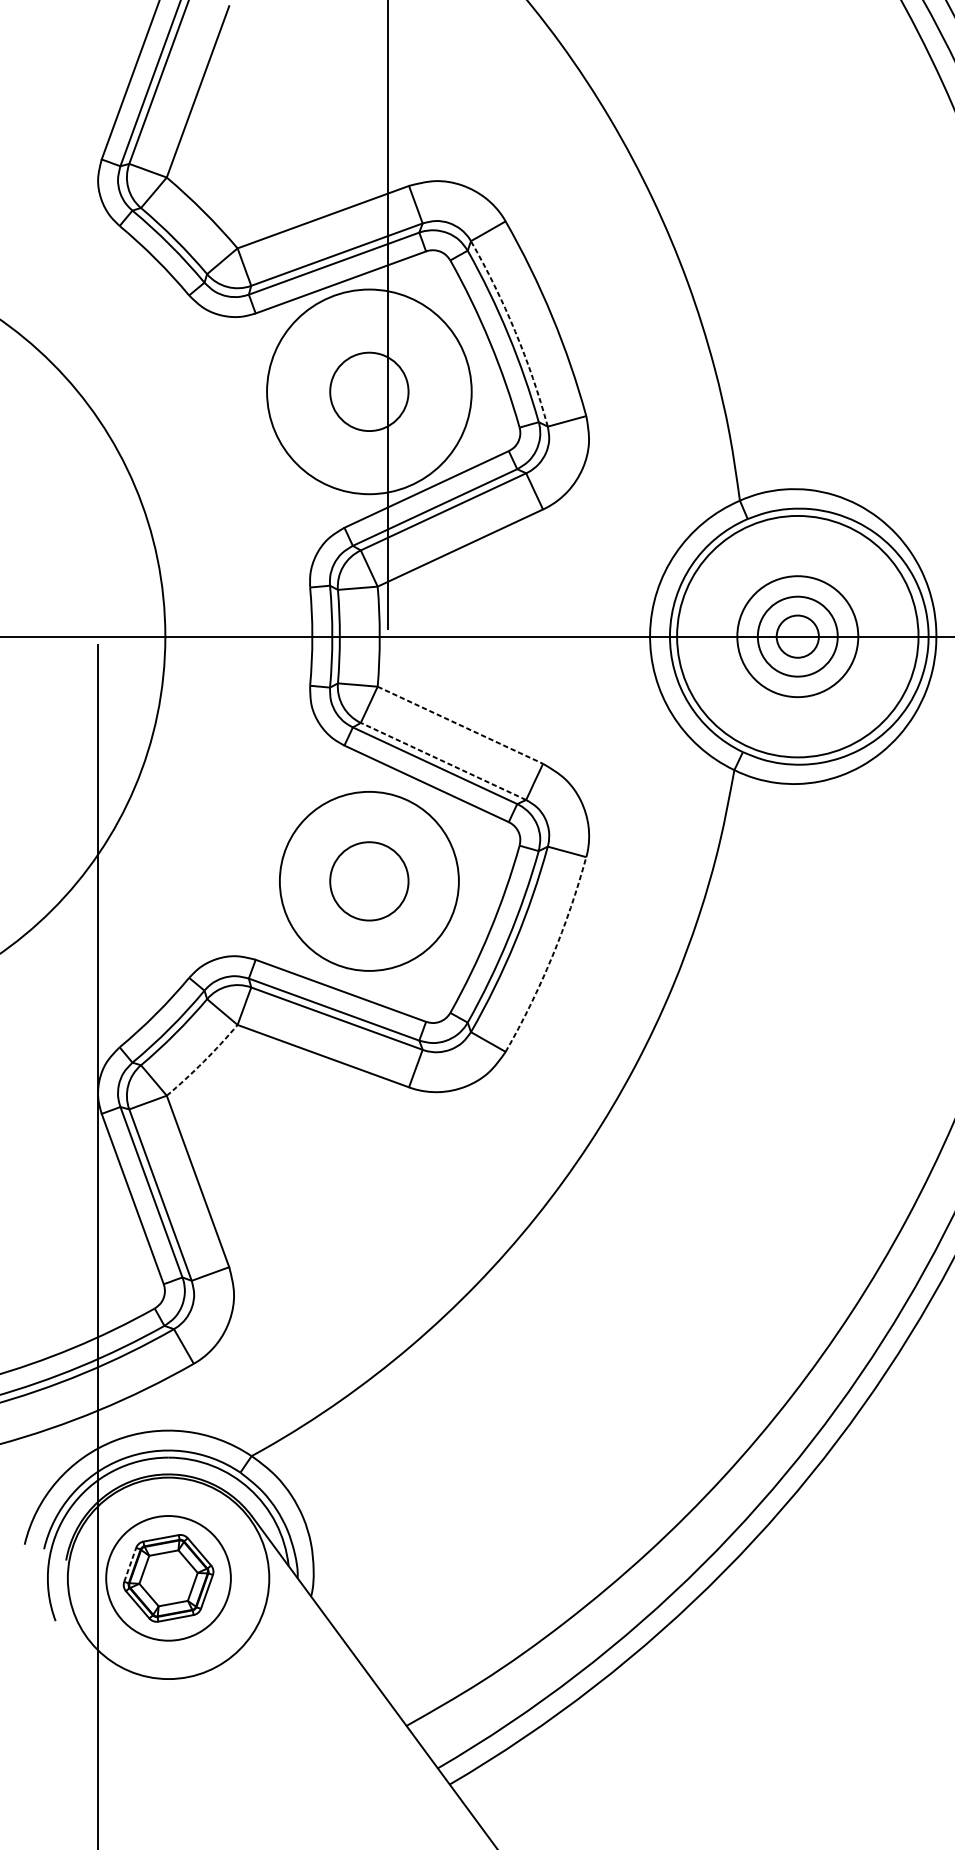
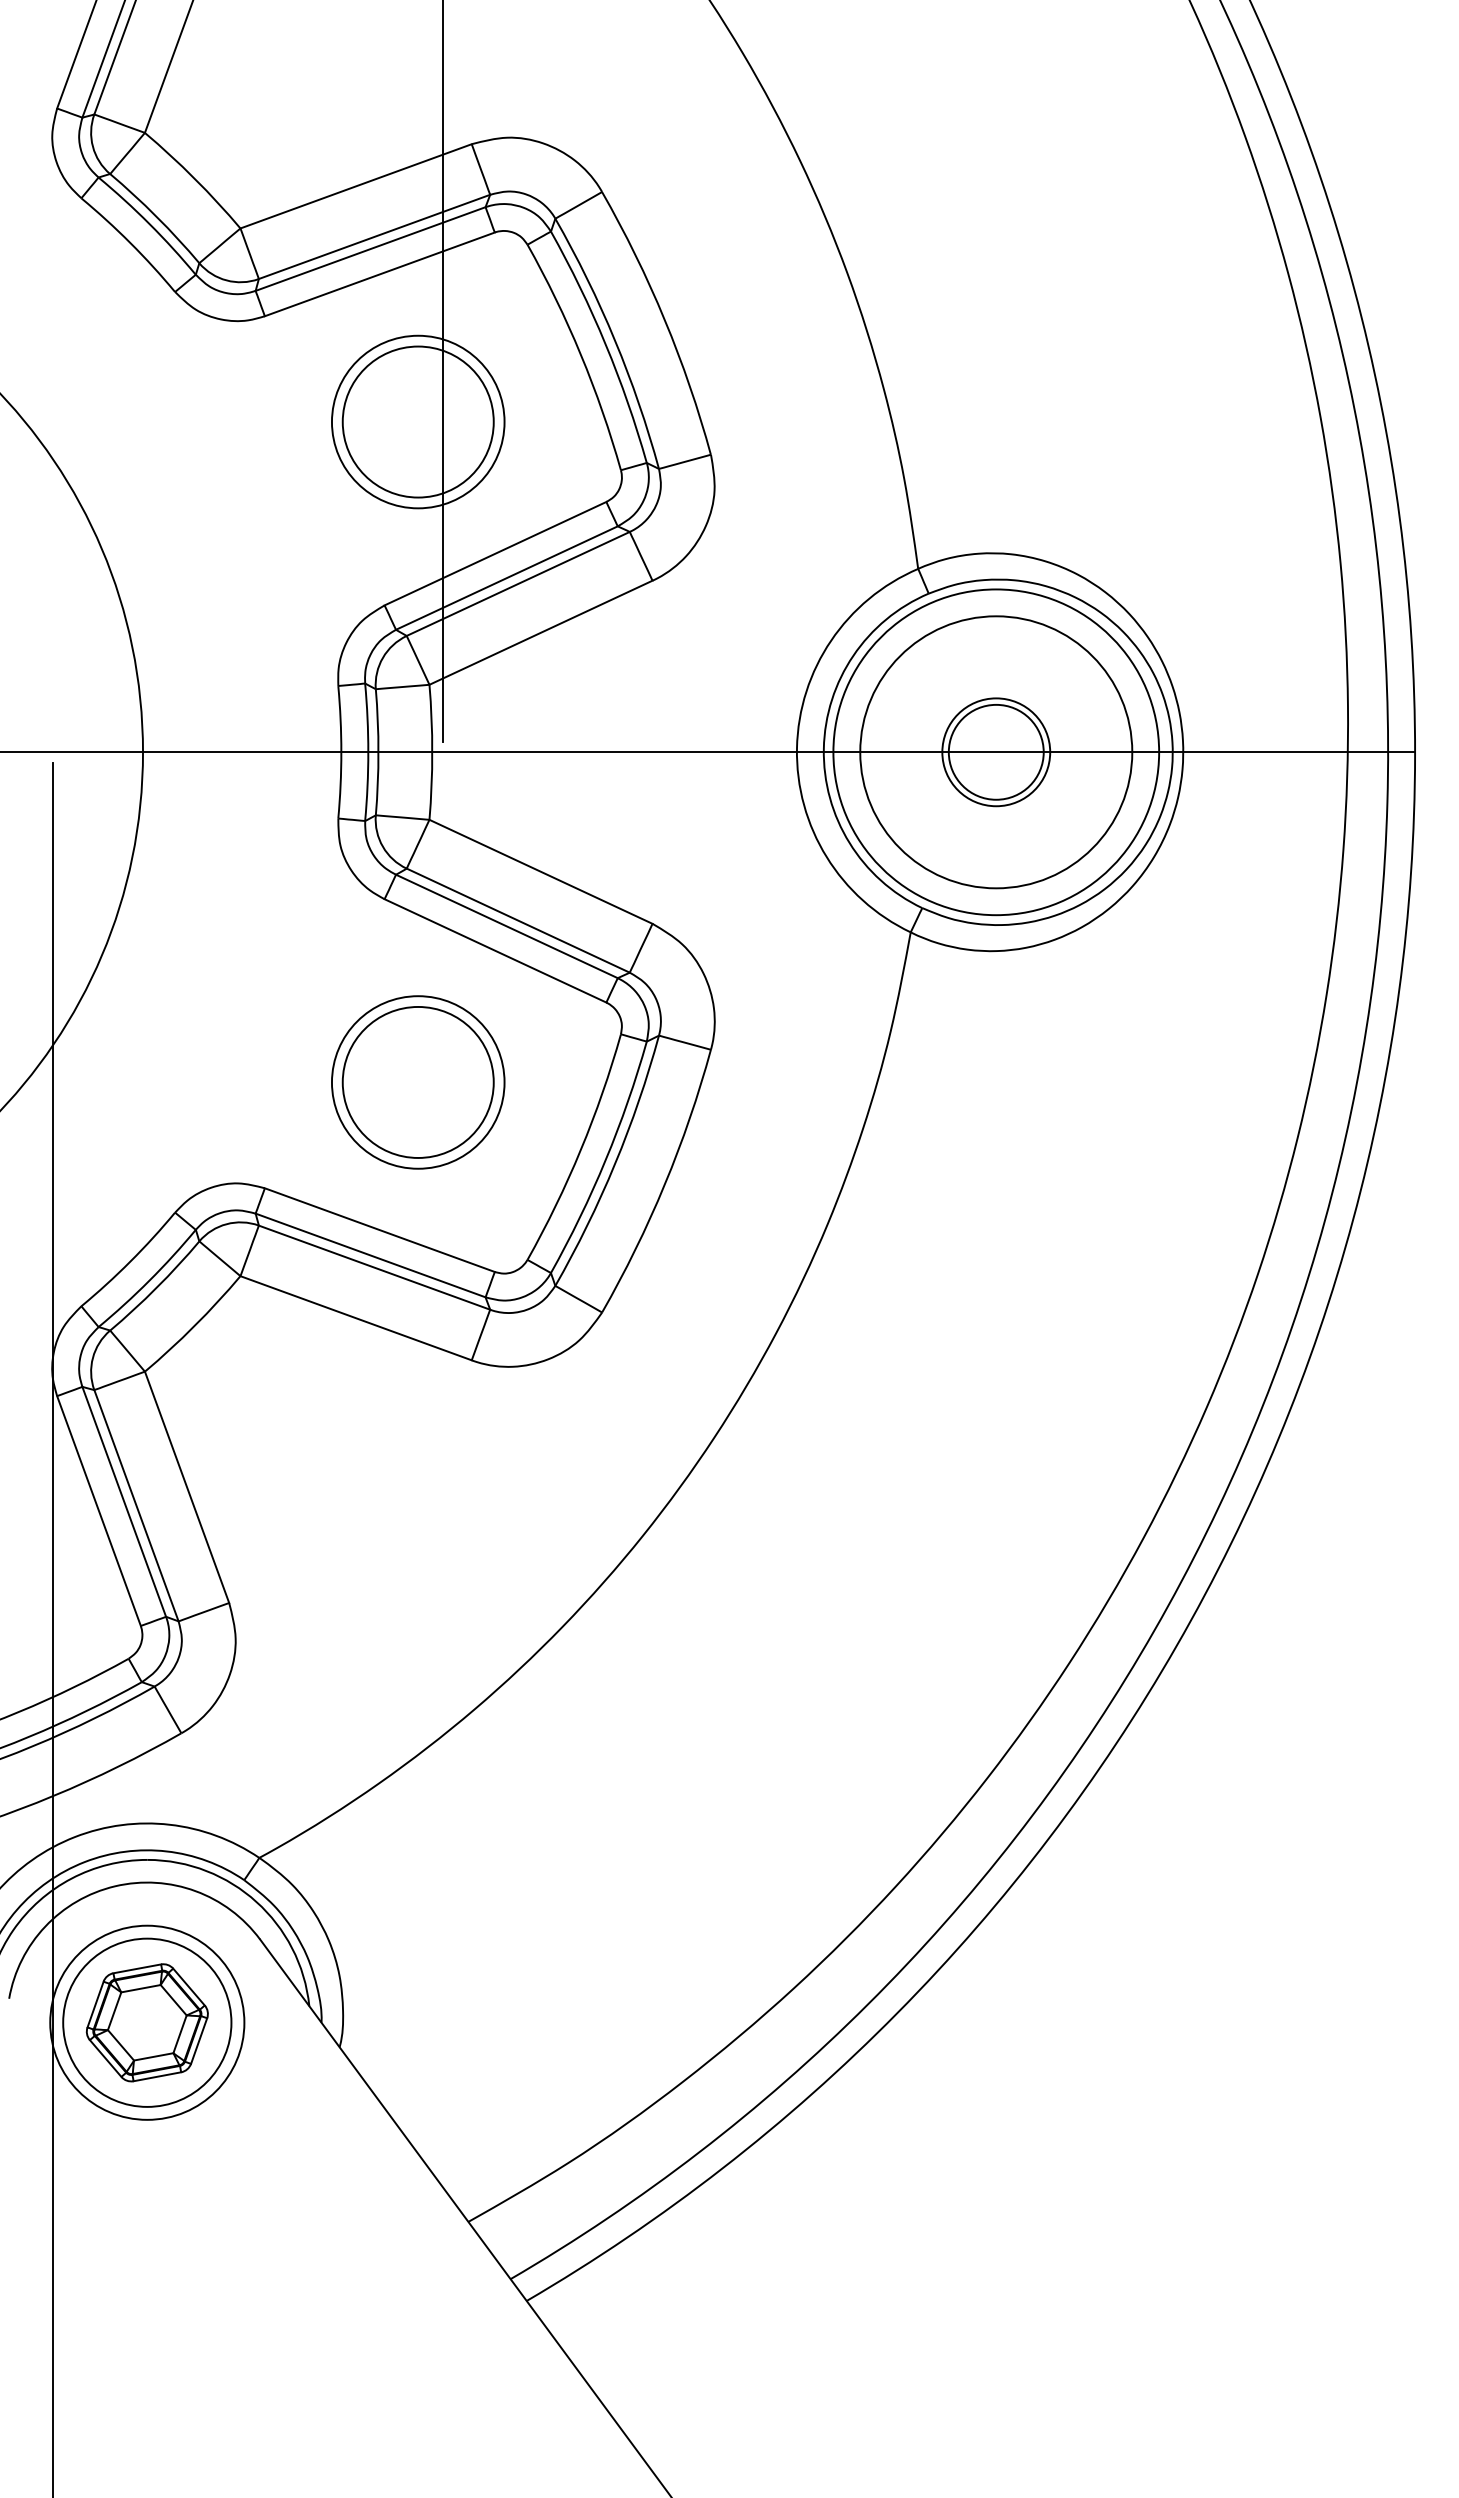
arc: (515, 331) -> (615, 340), dashed -> solid
circle: (368, 391) -> (417, 421), size x0.62
circle: (368, 391) -> (417, 421), size x1.43
circle: (797, 636) -> (995, 751), size x1.67
circle: (797, 636) -> (996, 752), size x1.67
line: (460, 725) -> (541, 872), dashed -> solid
line: (442, 761) -> (517, 920), dashed -> solid
circle: (368, 880) -> (417, 1081), size x1.43
circle: (368, 881) -> (417, 1082), size x0.71
arc: (551, 957) -> (664, 1184), dashed -> solid
arc: (203, 1061) -> (194, 1325), dashed -> solid
line: (130, 1564) -> (95, 2004), dashed -> solid
circle: (168, 1578) -> (147, 2022), size x0.71

